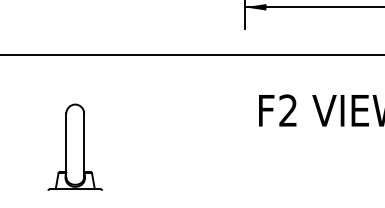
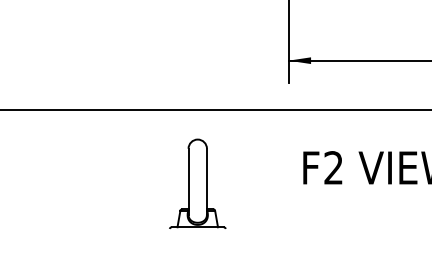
part: (75, 146) -> (197, 183), moved

